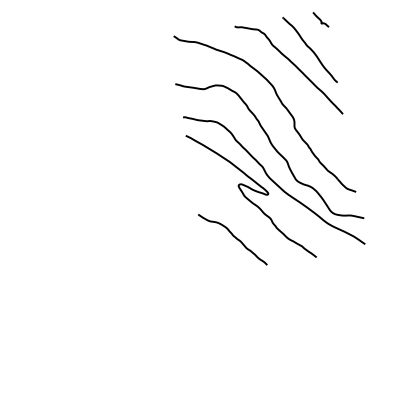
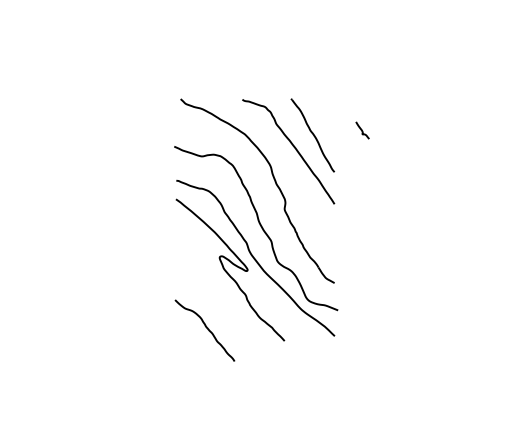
curve: (320, 19) -> (362, 130), moved
curve: (233, 237) -> (206, 328), moved

